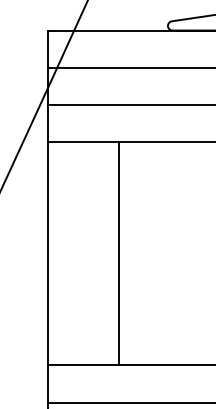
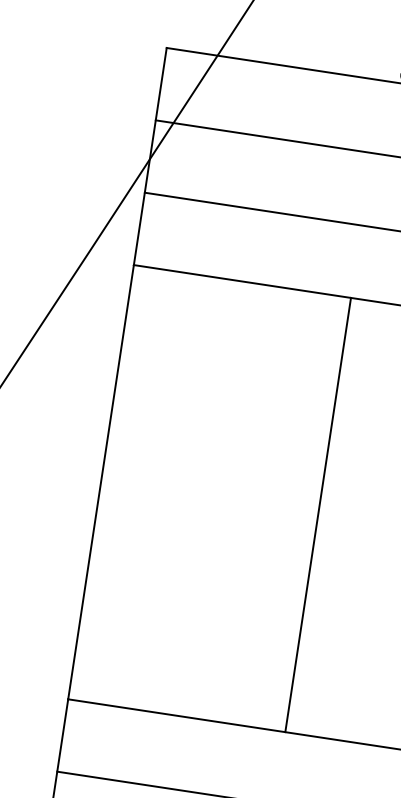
line: (118, 253) -> (317, 514), moved

